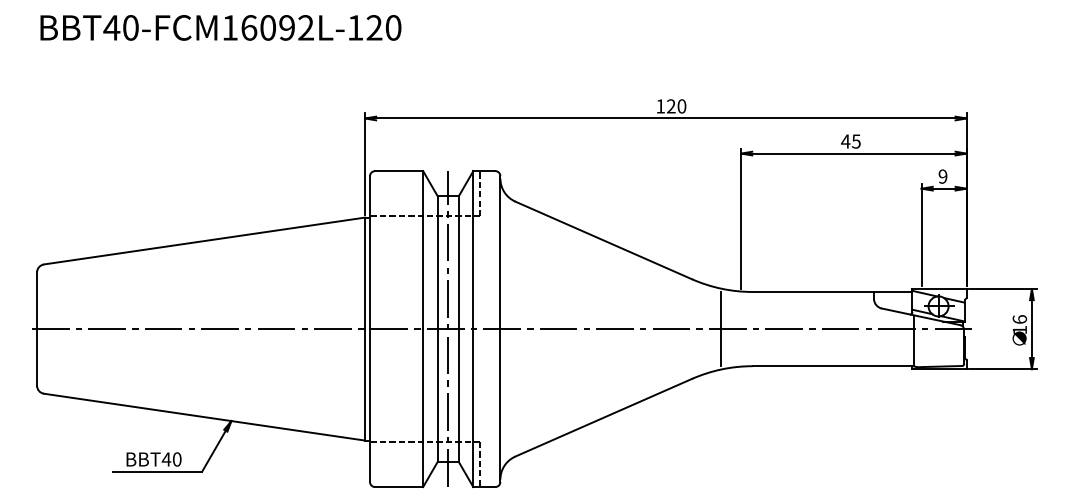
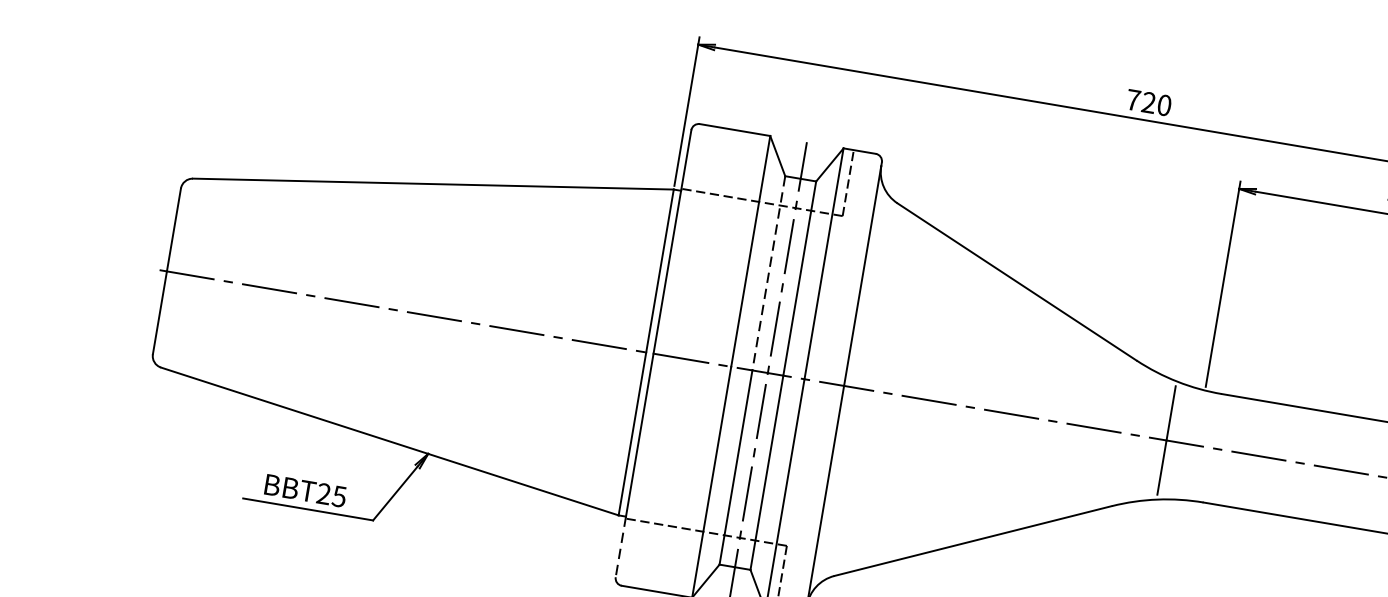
text: (660, 106) -> (1133, 100), 120 -> 720
line: (437, 263) -> (768, 274), solid -> dashed
text: (171, 459) -> (331, 495), BBT40 -> BBT25
line: (370, 461) -> (621, 547), solid -> dashed

